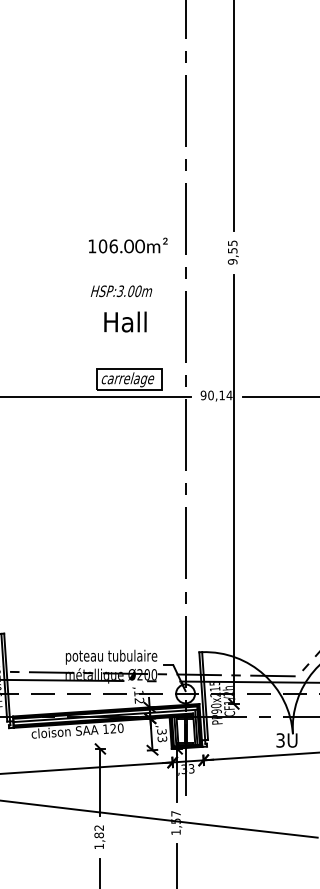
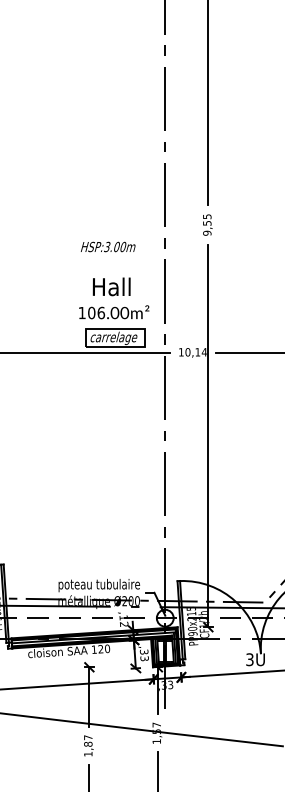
text: (128, 245) -> (114, 312), moved
text: (121, 291) -> (108, 247), moved
text: (203, 395) -> (181, 352), 90,14 -> 10,14
text: (98, 827) -> (87, 737), 1,82 -> 1,87

